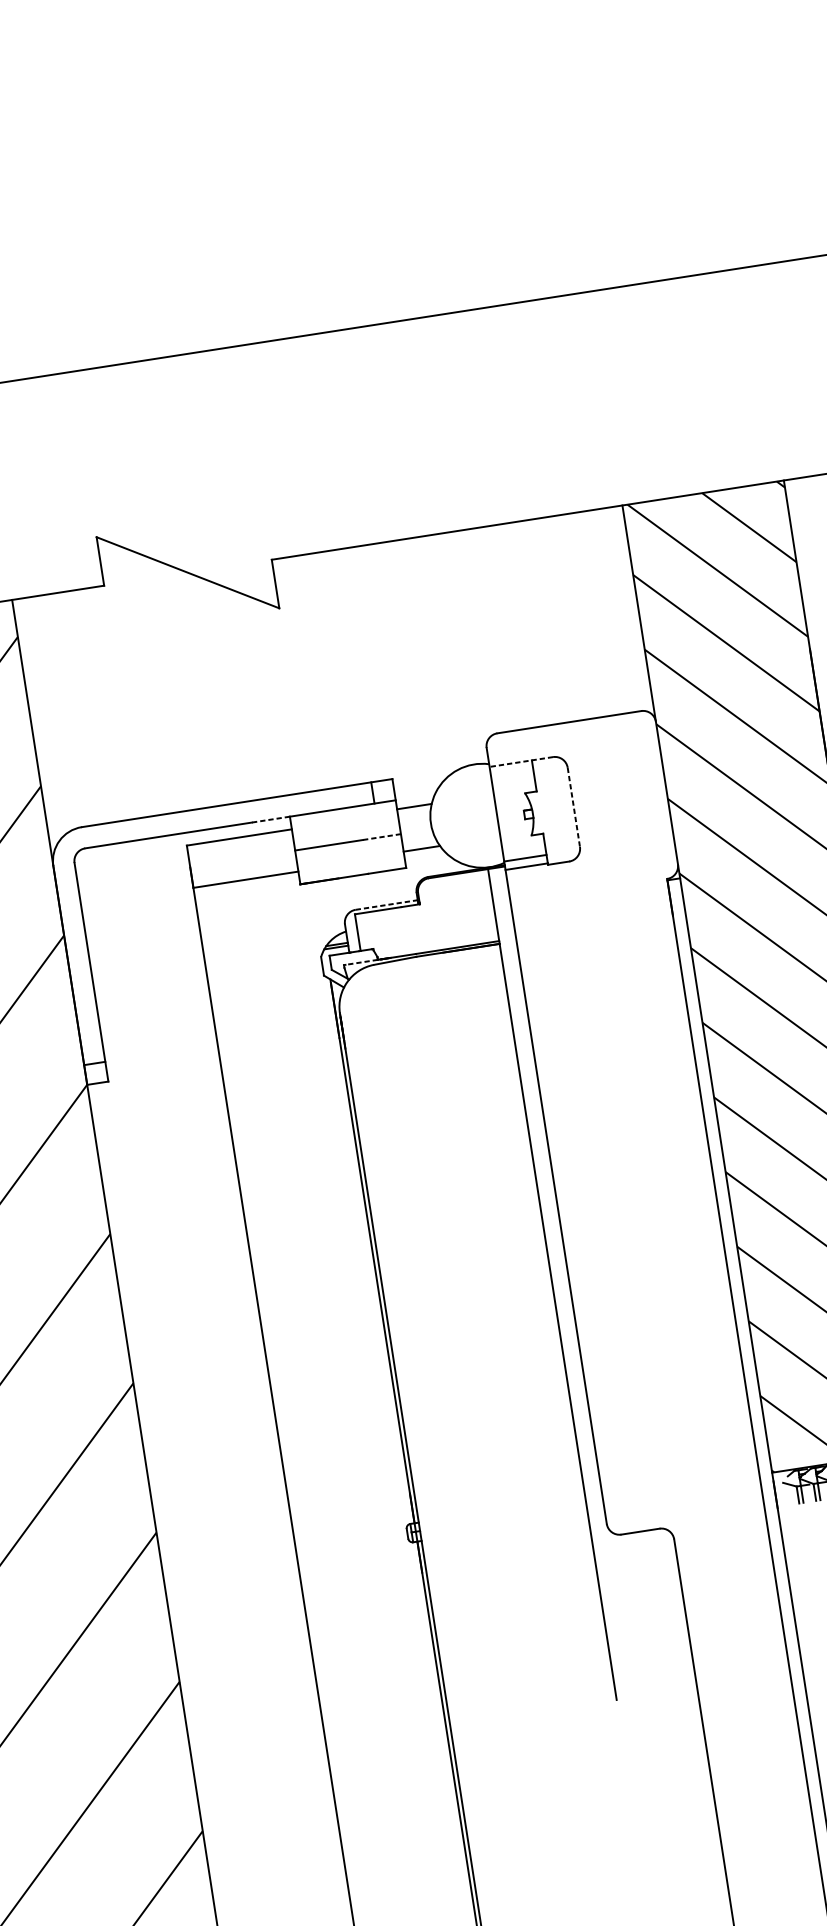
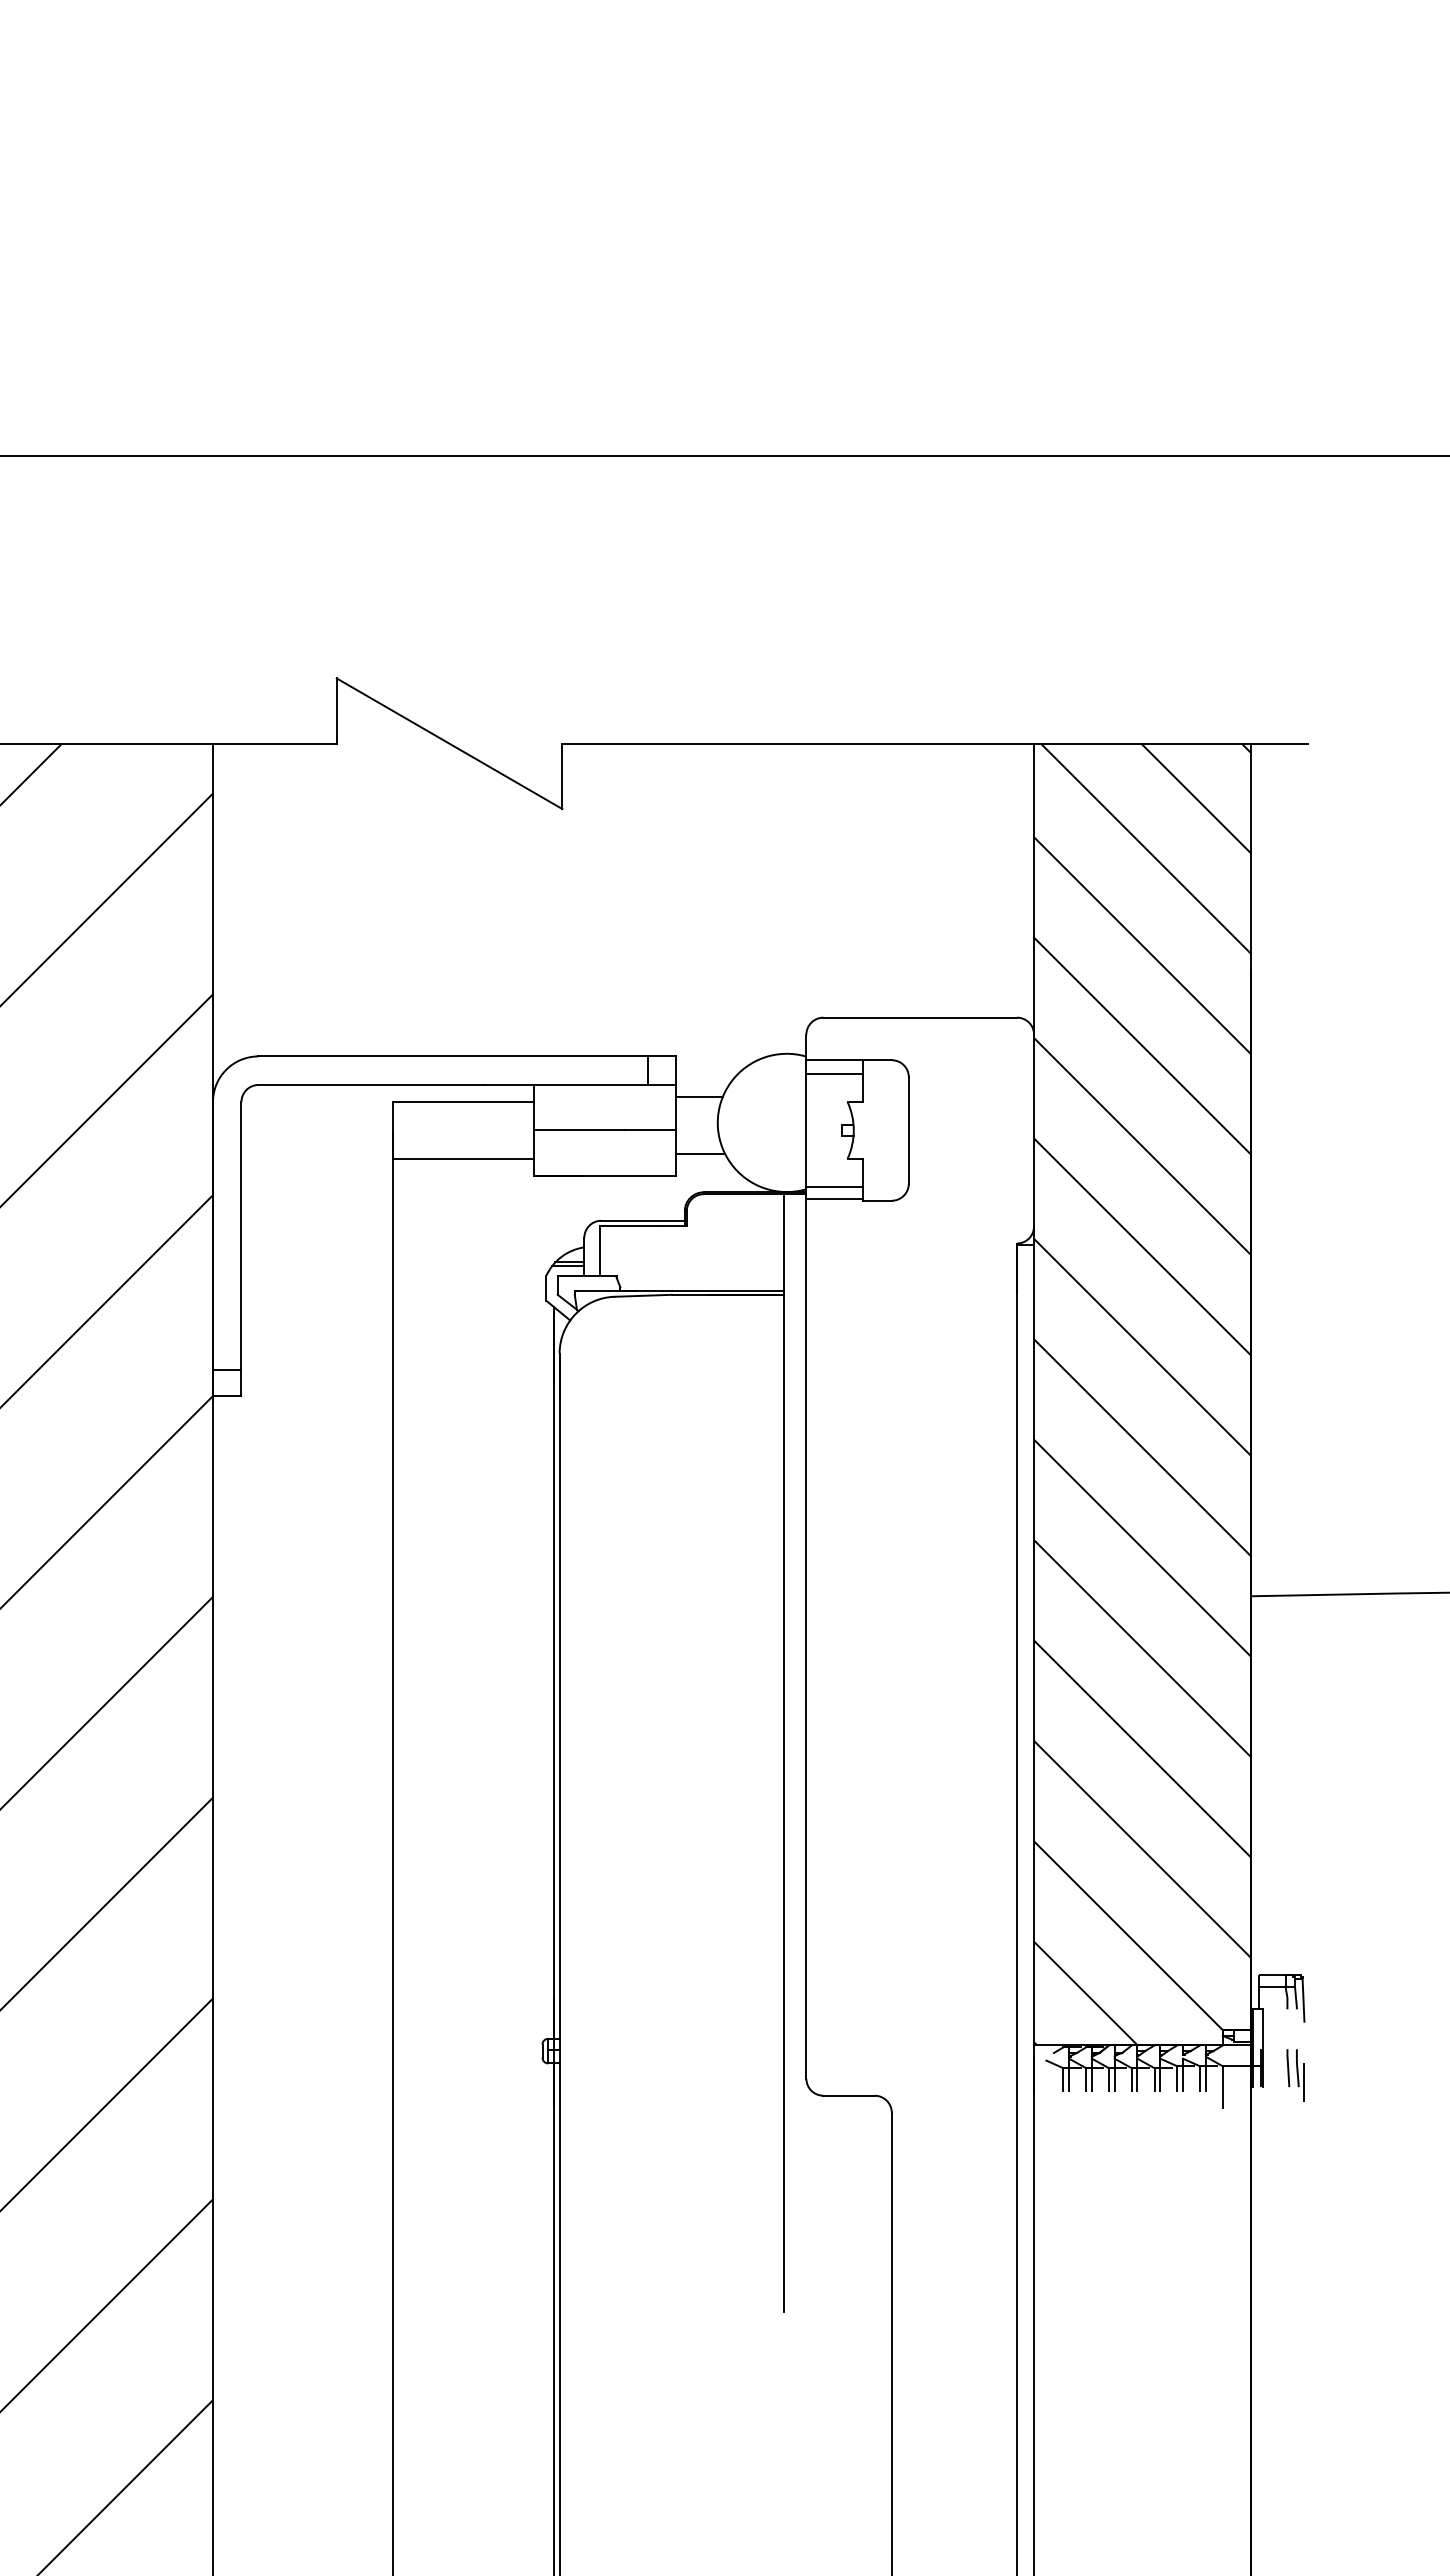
line: (521, 762) -> (849, 1060), dashed -> solid
line: (512, 773) -> (834, 1073), added
line: (573, 807) -> (908, 1130), dashed -> solid
line: (270, 819) -> (508, 1084), dashed -> solid
line: (381, 837) -> (650, 1130), dashed -> solid
line: (386, 904) -> (643, 1220), dashed -> solid
line: (361, 962) -> (598, 1291), dashed -> solid

